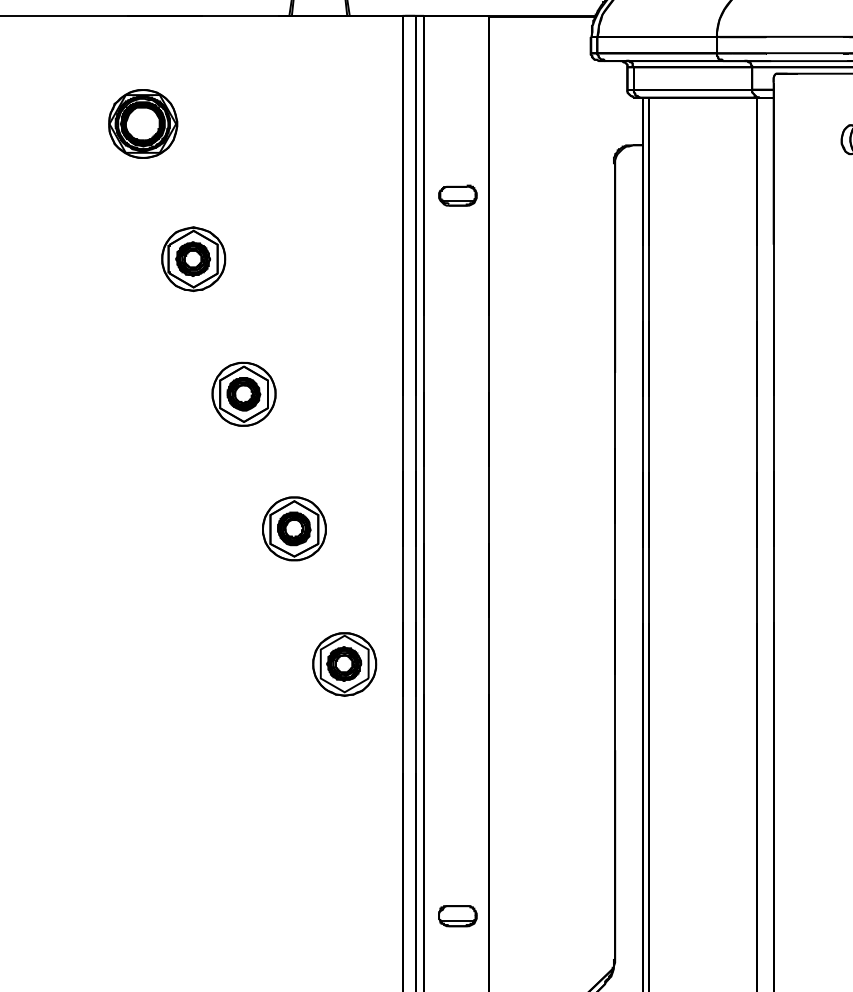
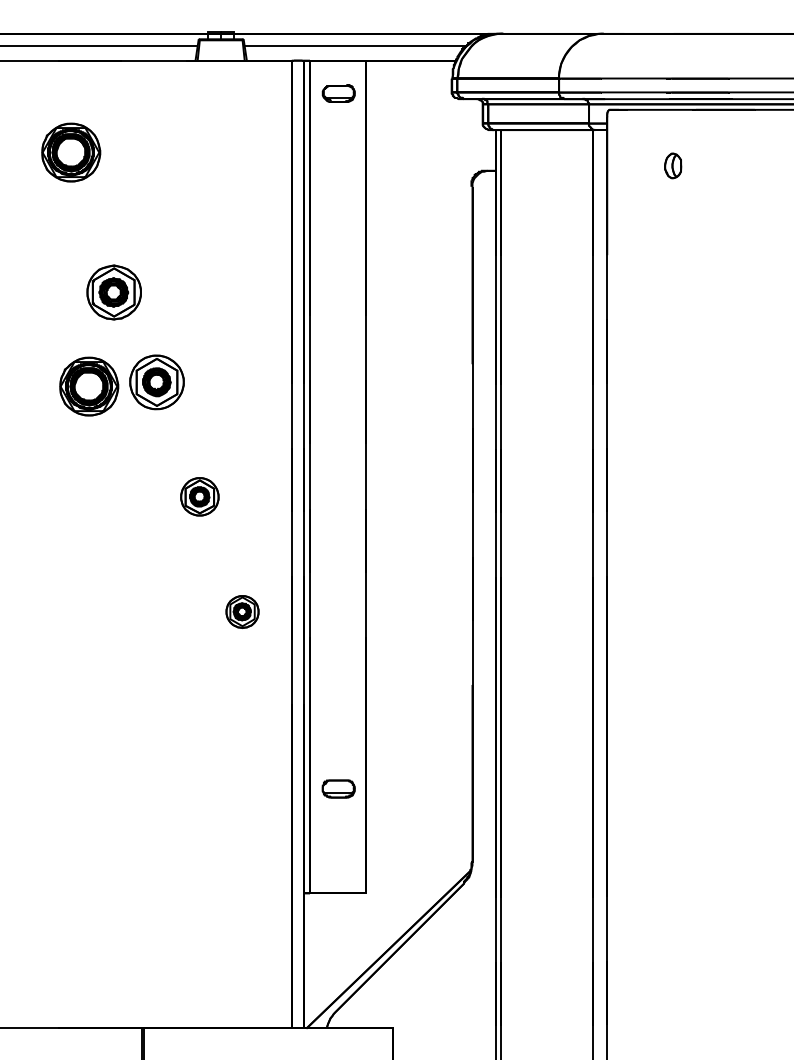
part: (457, 195) -> (338, 93), moved
part: (192, 259) -> (113, 292), moved
part: (164, 399) -> (89, 386), added
part: (294, 528) -> (199, 496), size x0.7
part: (344, 663) -> (242, 611), size x0.6
part: (457, 915) -> (338, 788), moved

